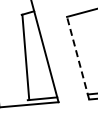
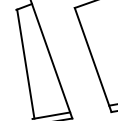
line: (78, 58) -> (93, 60), dashed -> solid

